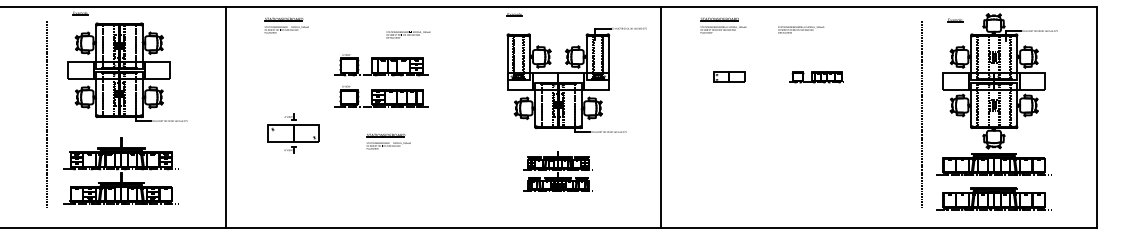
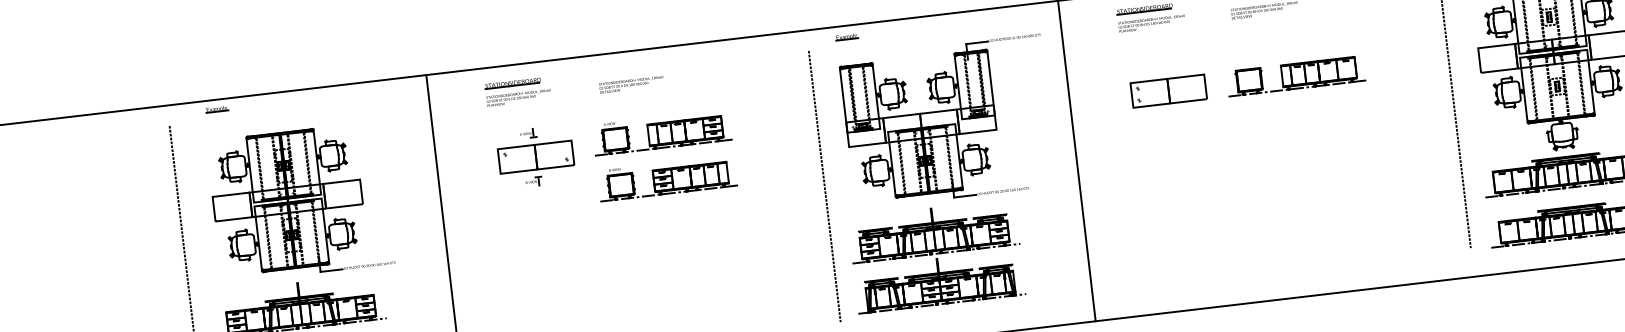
text: (408, 34) -> (631, 84), moved
part: (127, 71) -> (299, 200), moved
part: (729, 77) -> (1168, 91), size x1.67
part: (817, 77) -> (1296, 76), size x1.67
line: (487, 114) -> (824, 186), added
part: (293, 133) -> (535, 157), moved
part: (388, 141) -> (685, 242), removed
part: (557, 170) -> (935, 255), size x1.67

